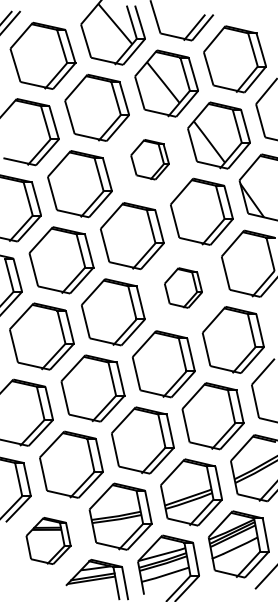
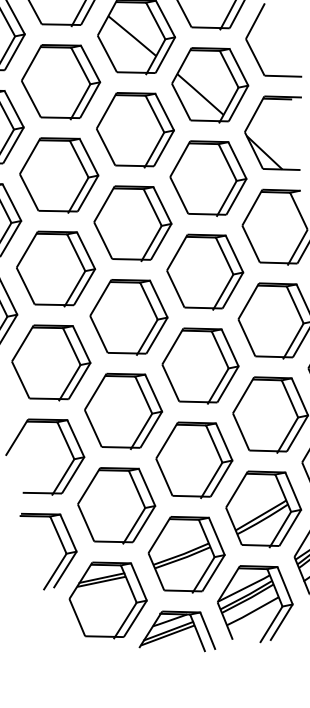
part: (149, 159) -> (134, 129), size x1.67
part: (183, 287) -> (205, 270), size x1.67
part: (48, 540) -> (107, 599), size x1.43

